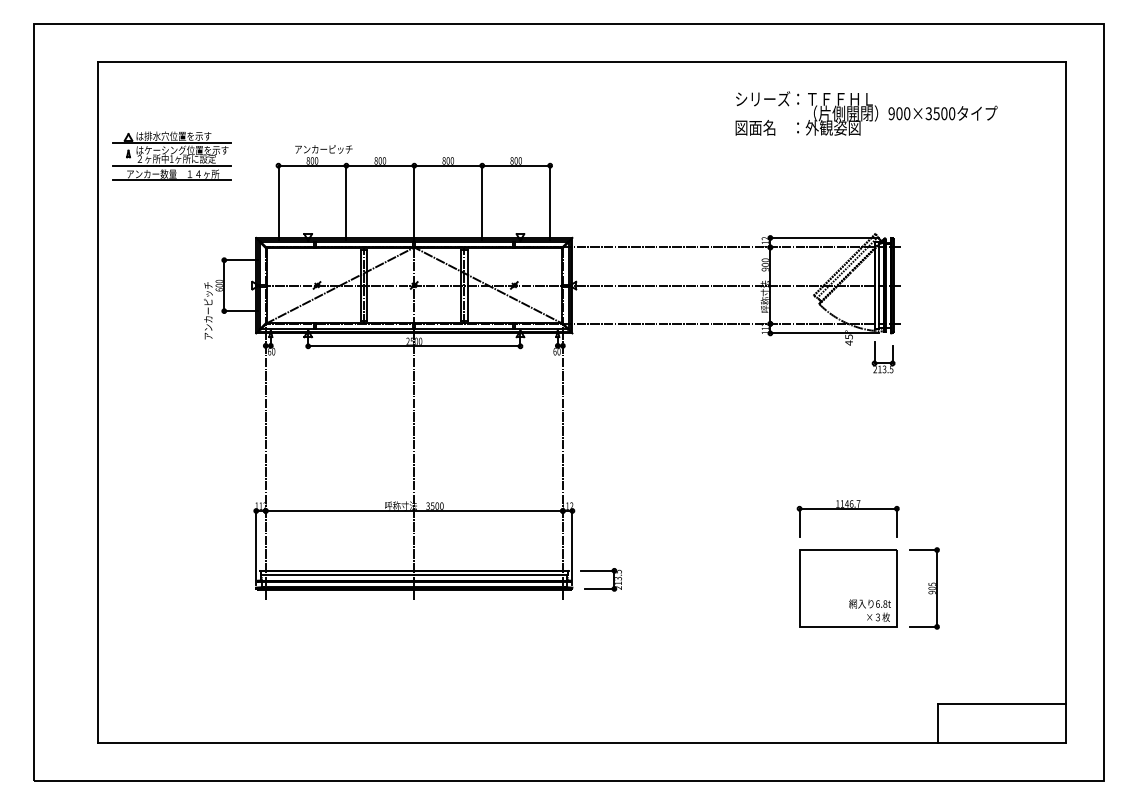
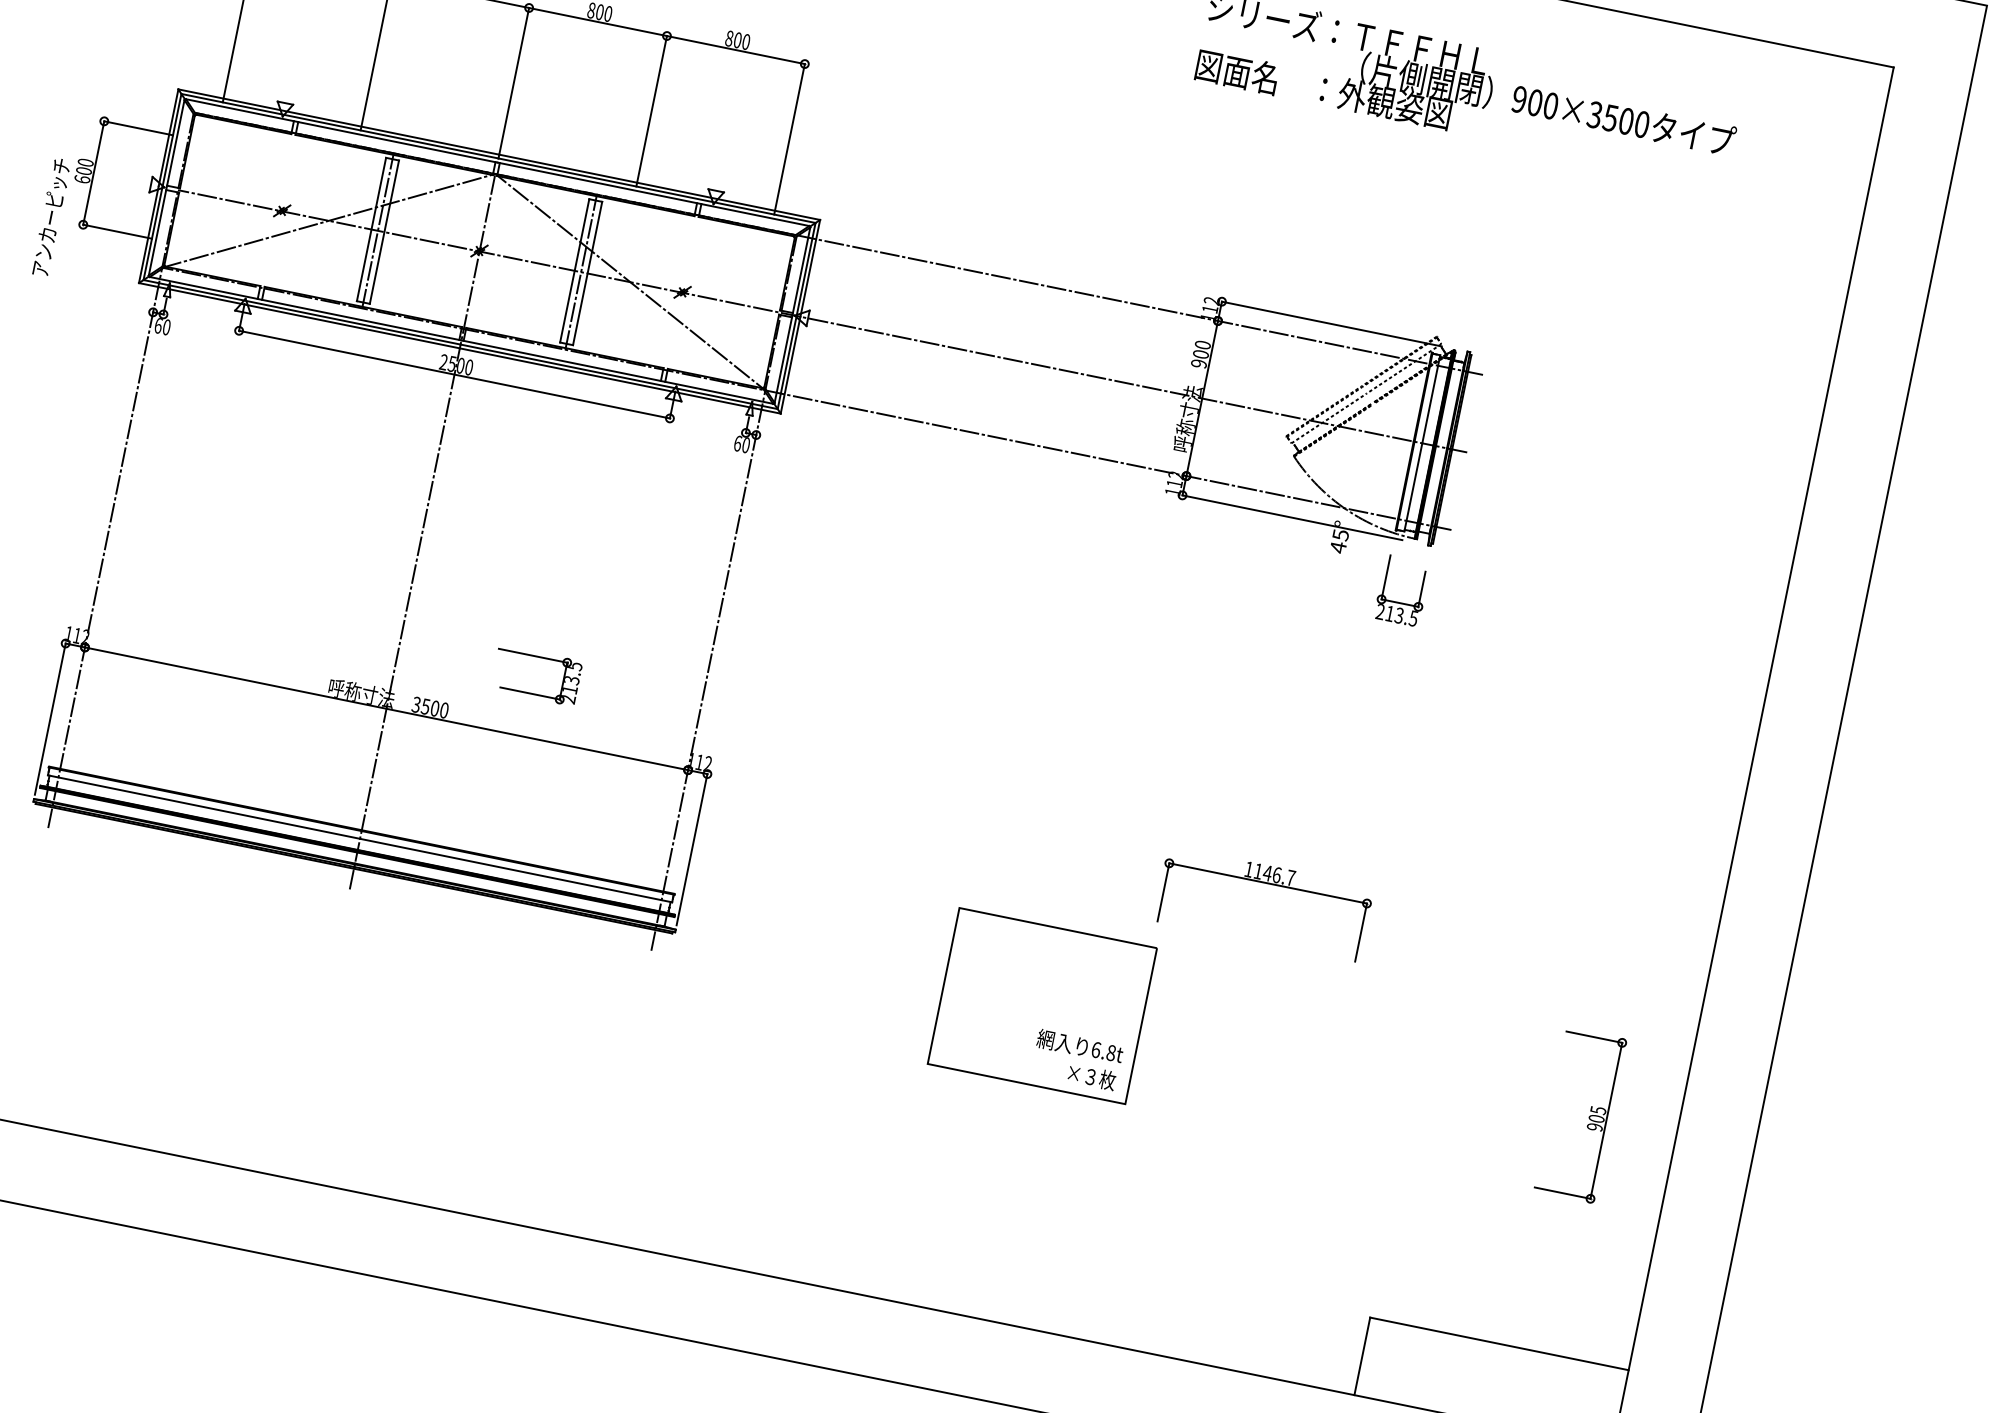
part: (600, 571) -> (538, 658), moved
part: (848, 588) -> (1042, 1006), moved
part: (924, 588) -> (1580, 1115), moved

